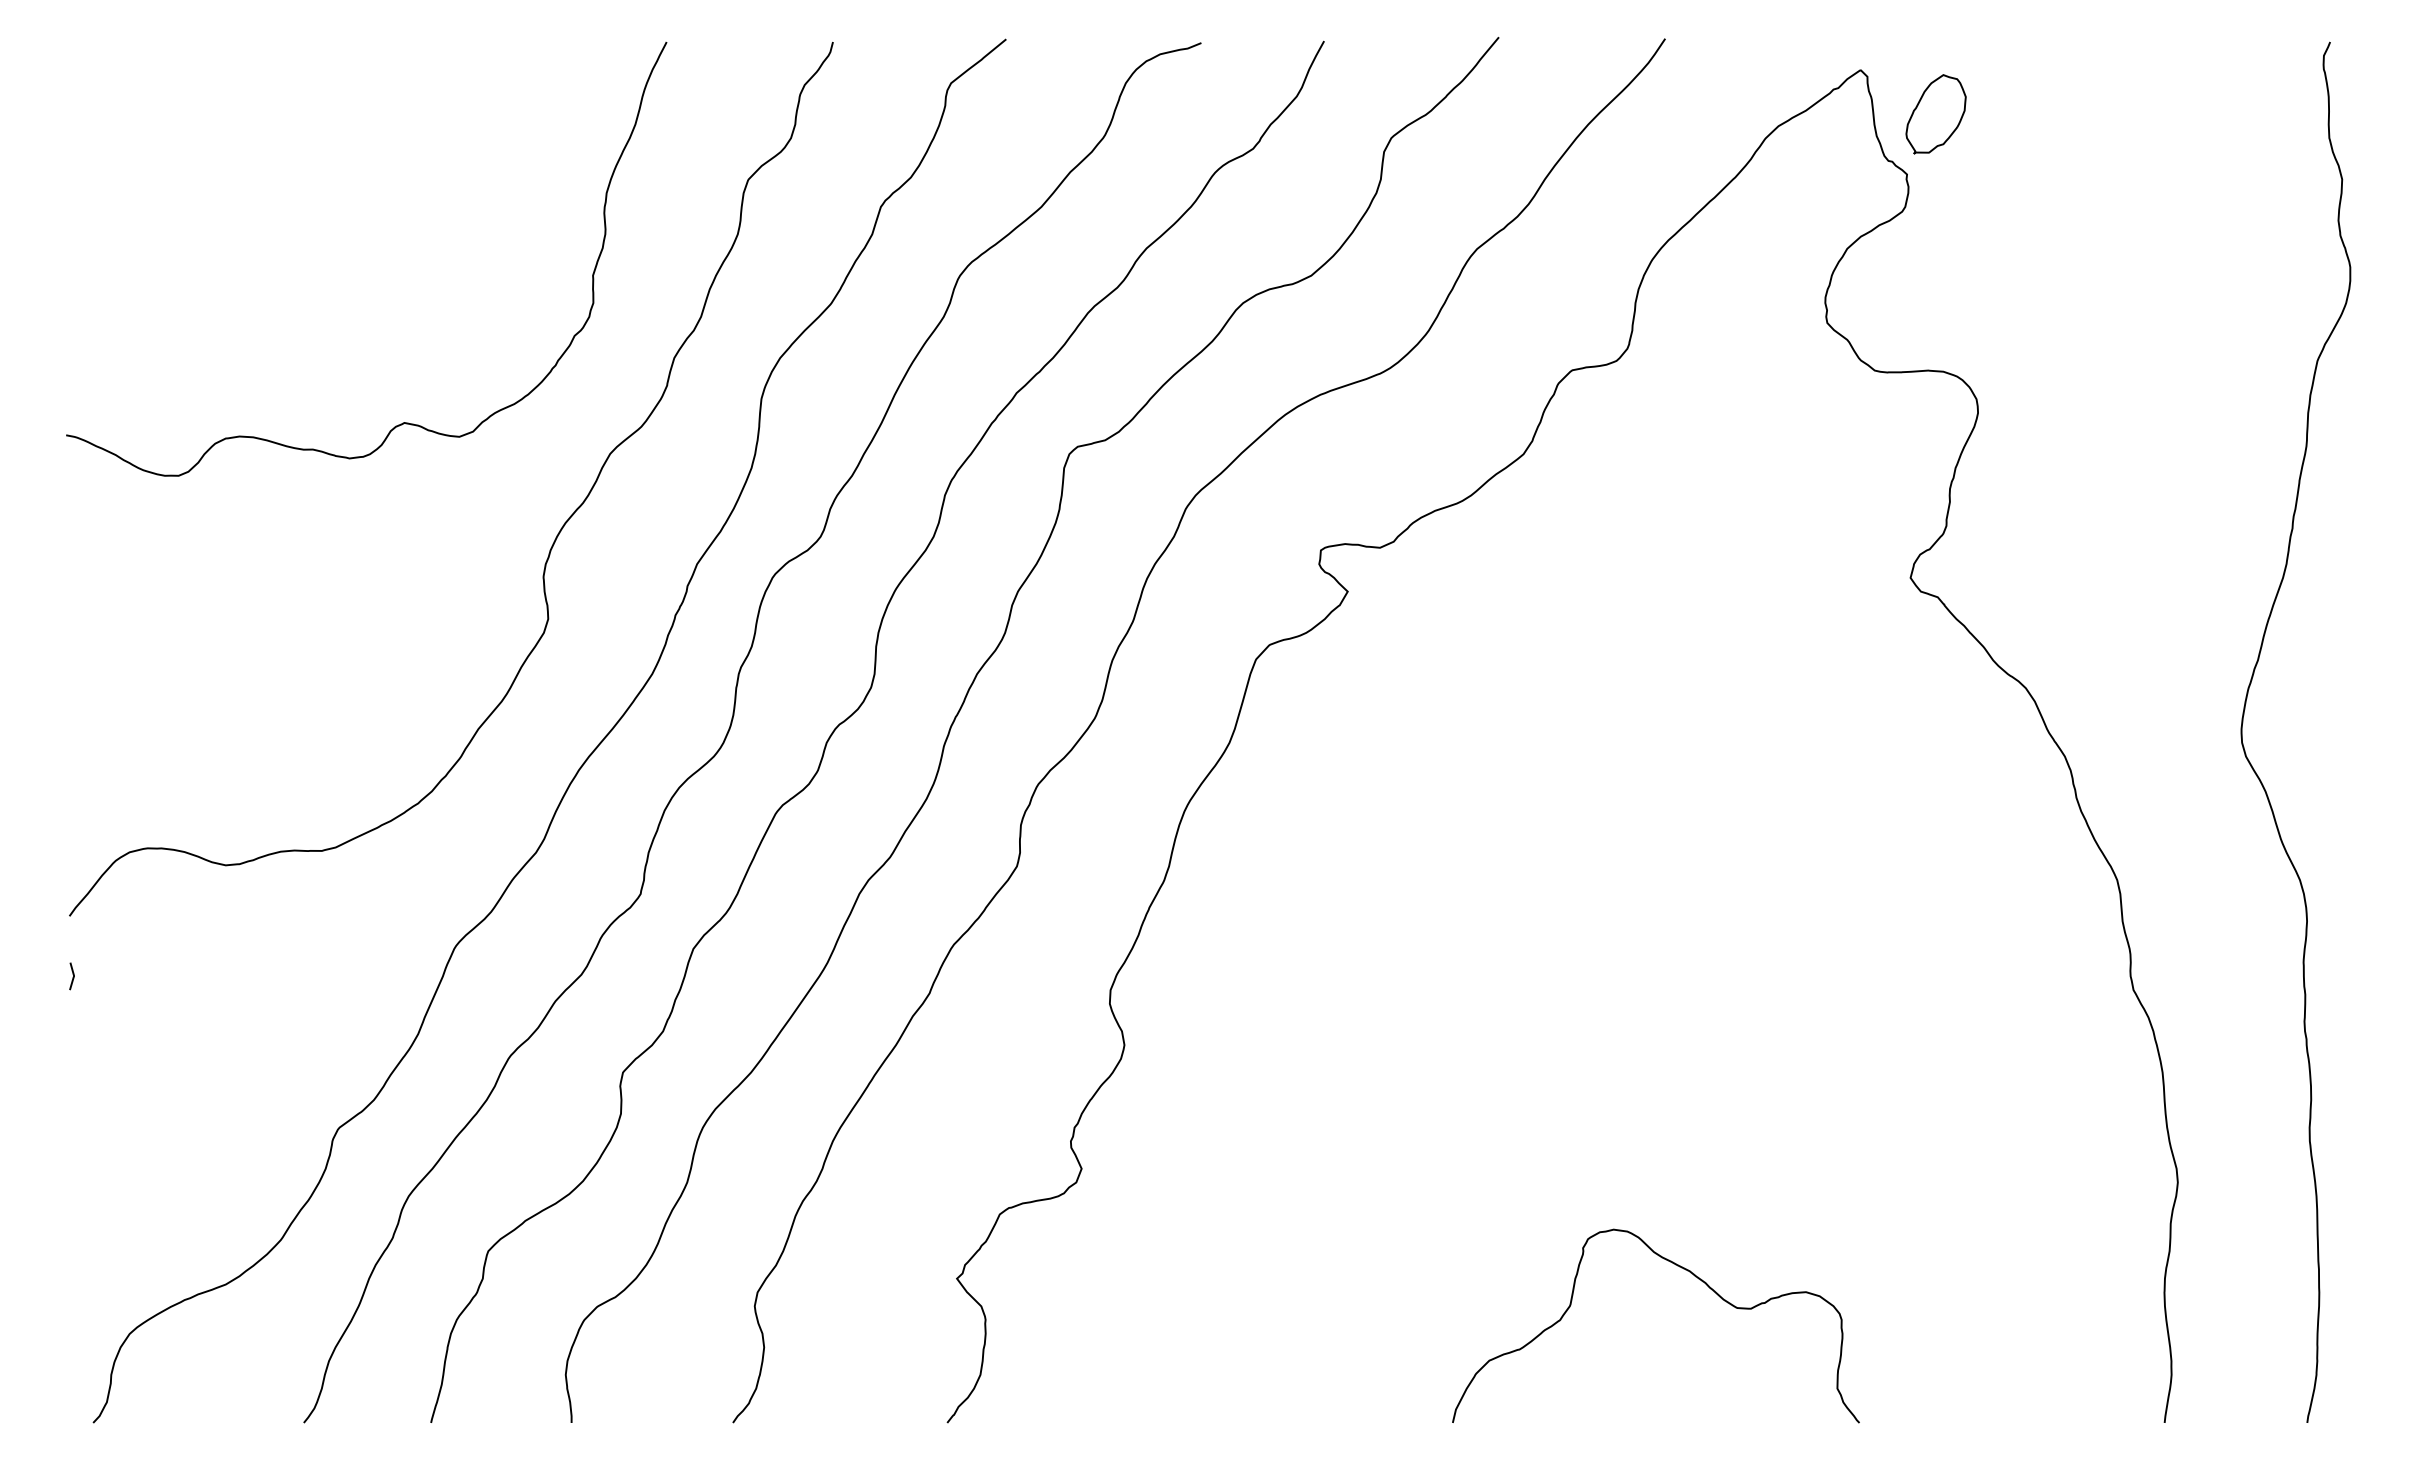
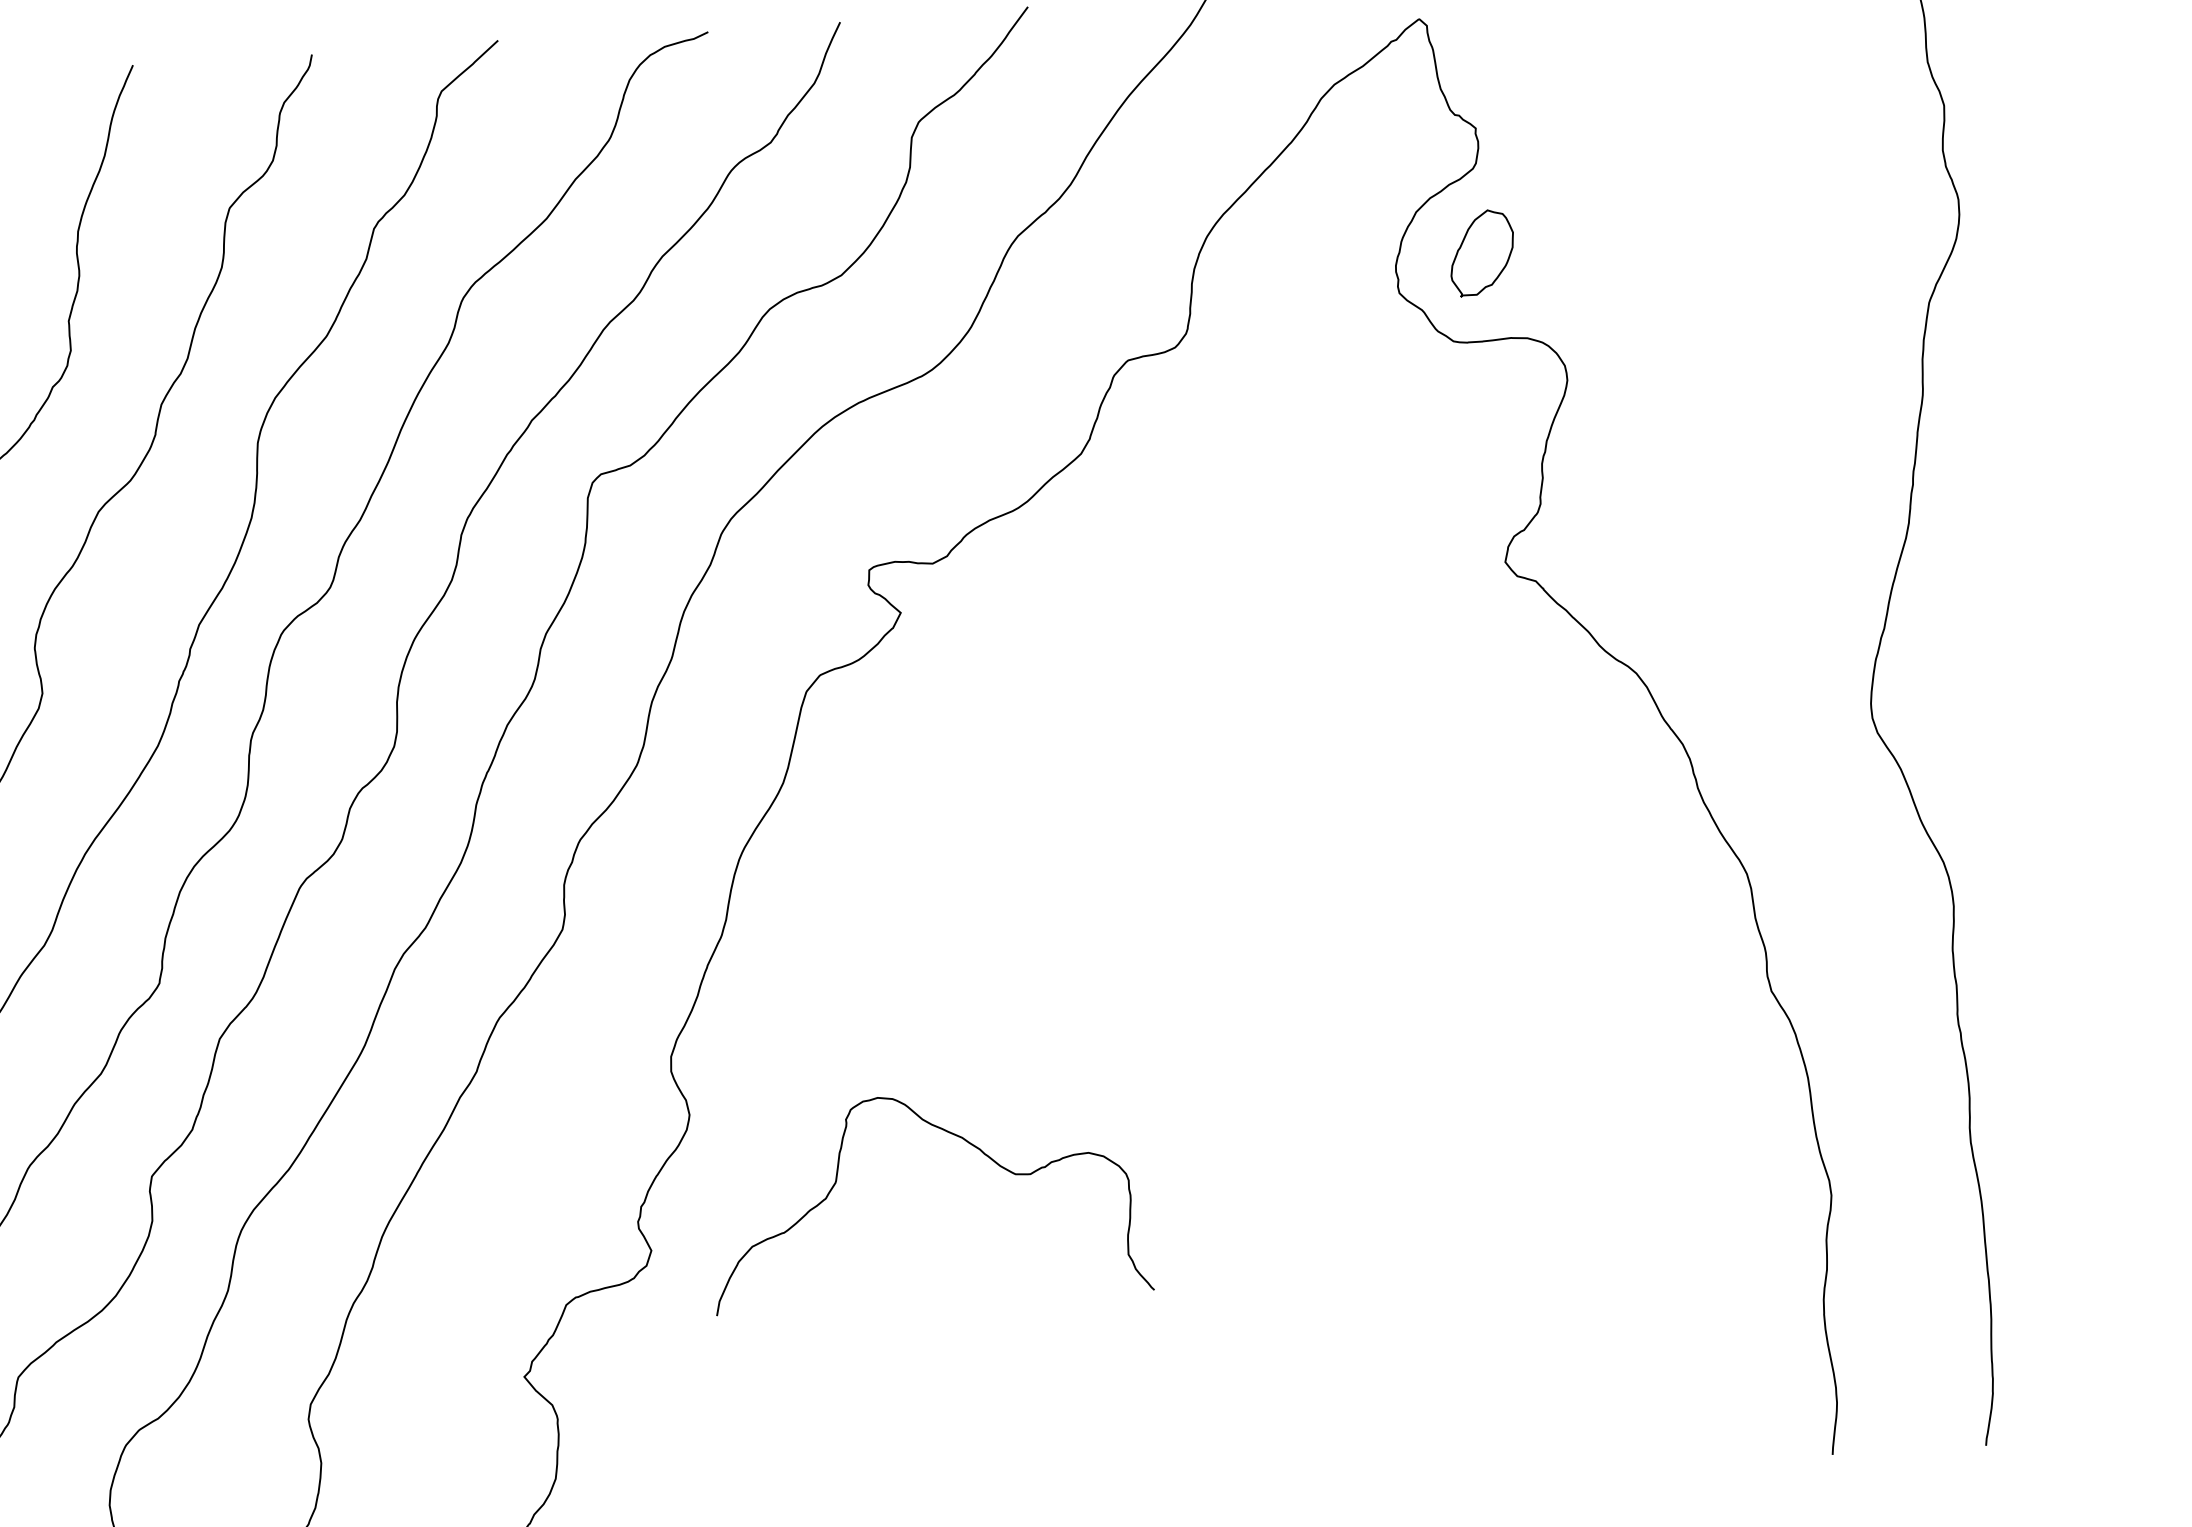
part: (1935, 114) -> (1481, 253), moved
curve: (1695, 1277) -> (968, 1144), moved

